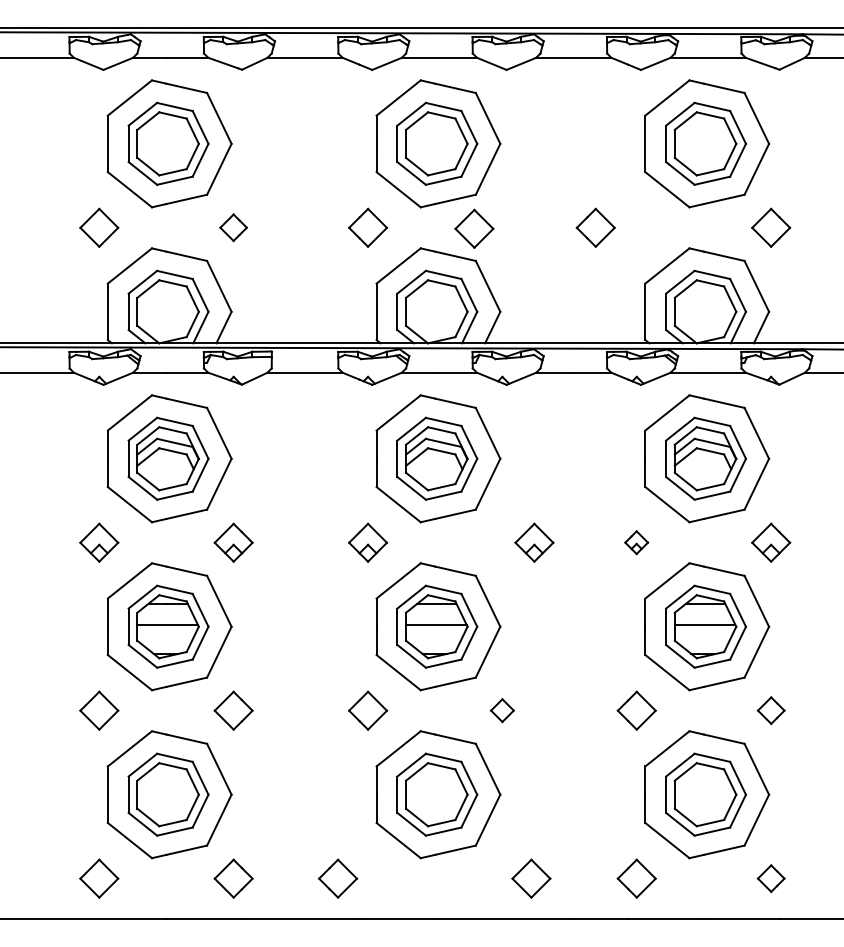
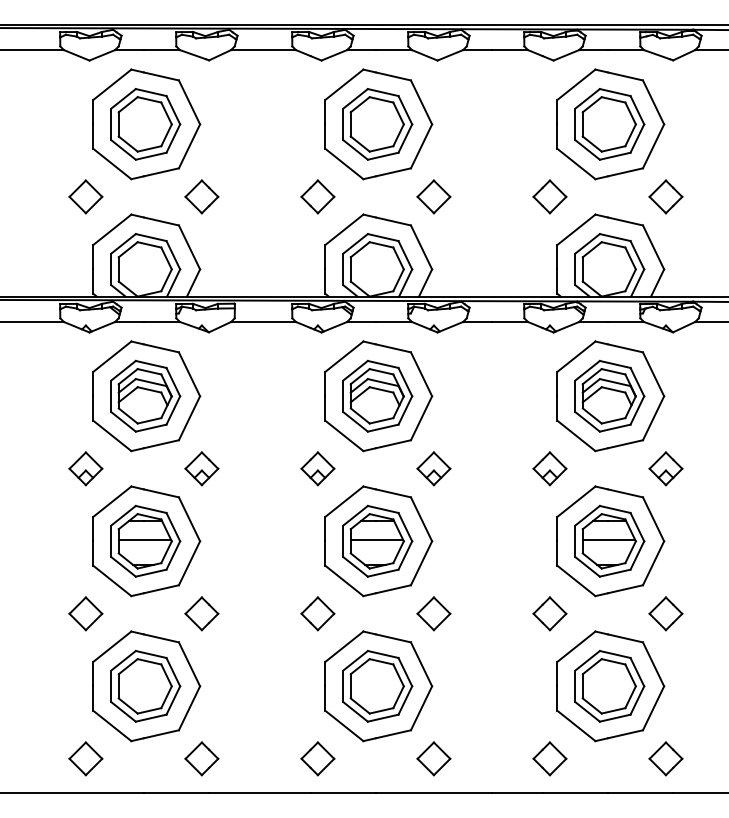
part: (233, 227) -> (201, 196), size x1.43
part: (595, 227) -> (549, 196), moved
part: (474, 228) -> (434, 196), moved
part: (534, 542) -> (434, 468), moved
part: (636, 542) -> (549, 468), size x1.67
part: (502, 710) -> (434, 613), size x1.67
part: (771, 710) -> (666, 613), size x1.43
part: (338, 878) -> (318, 758), moved
part: (531, 878) -> (434, 758), moved
part: (771, 878) -> (666, 758), size x1.43

